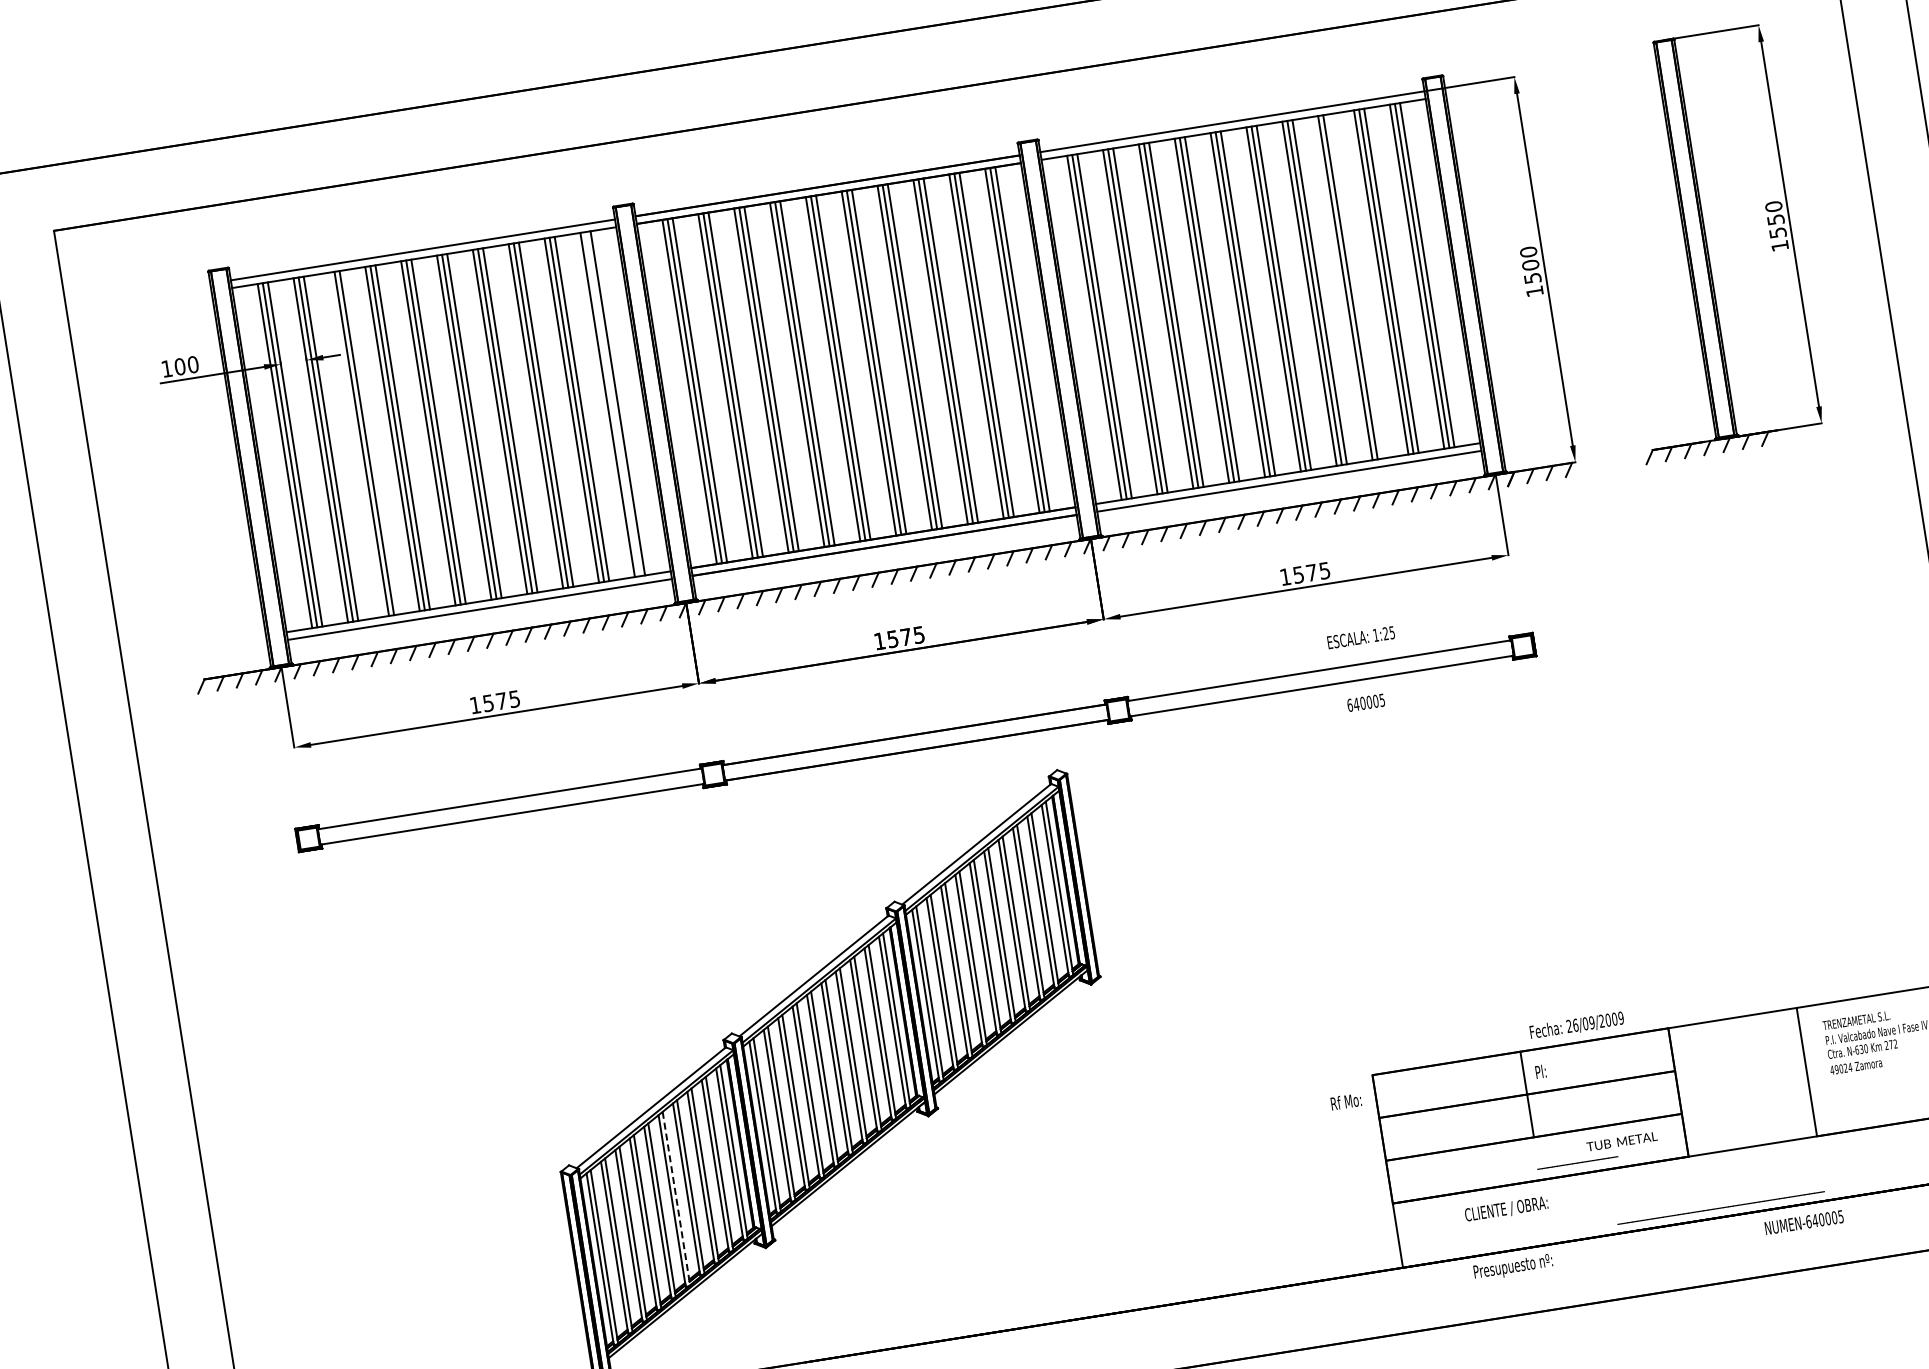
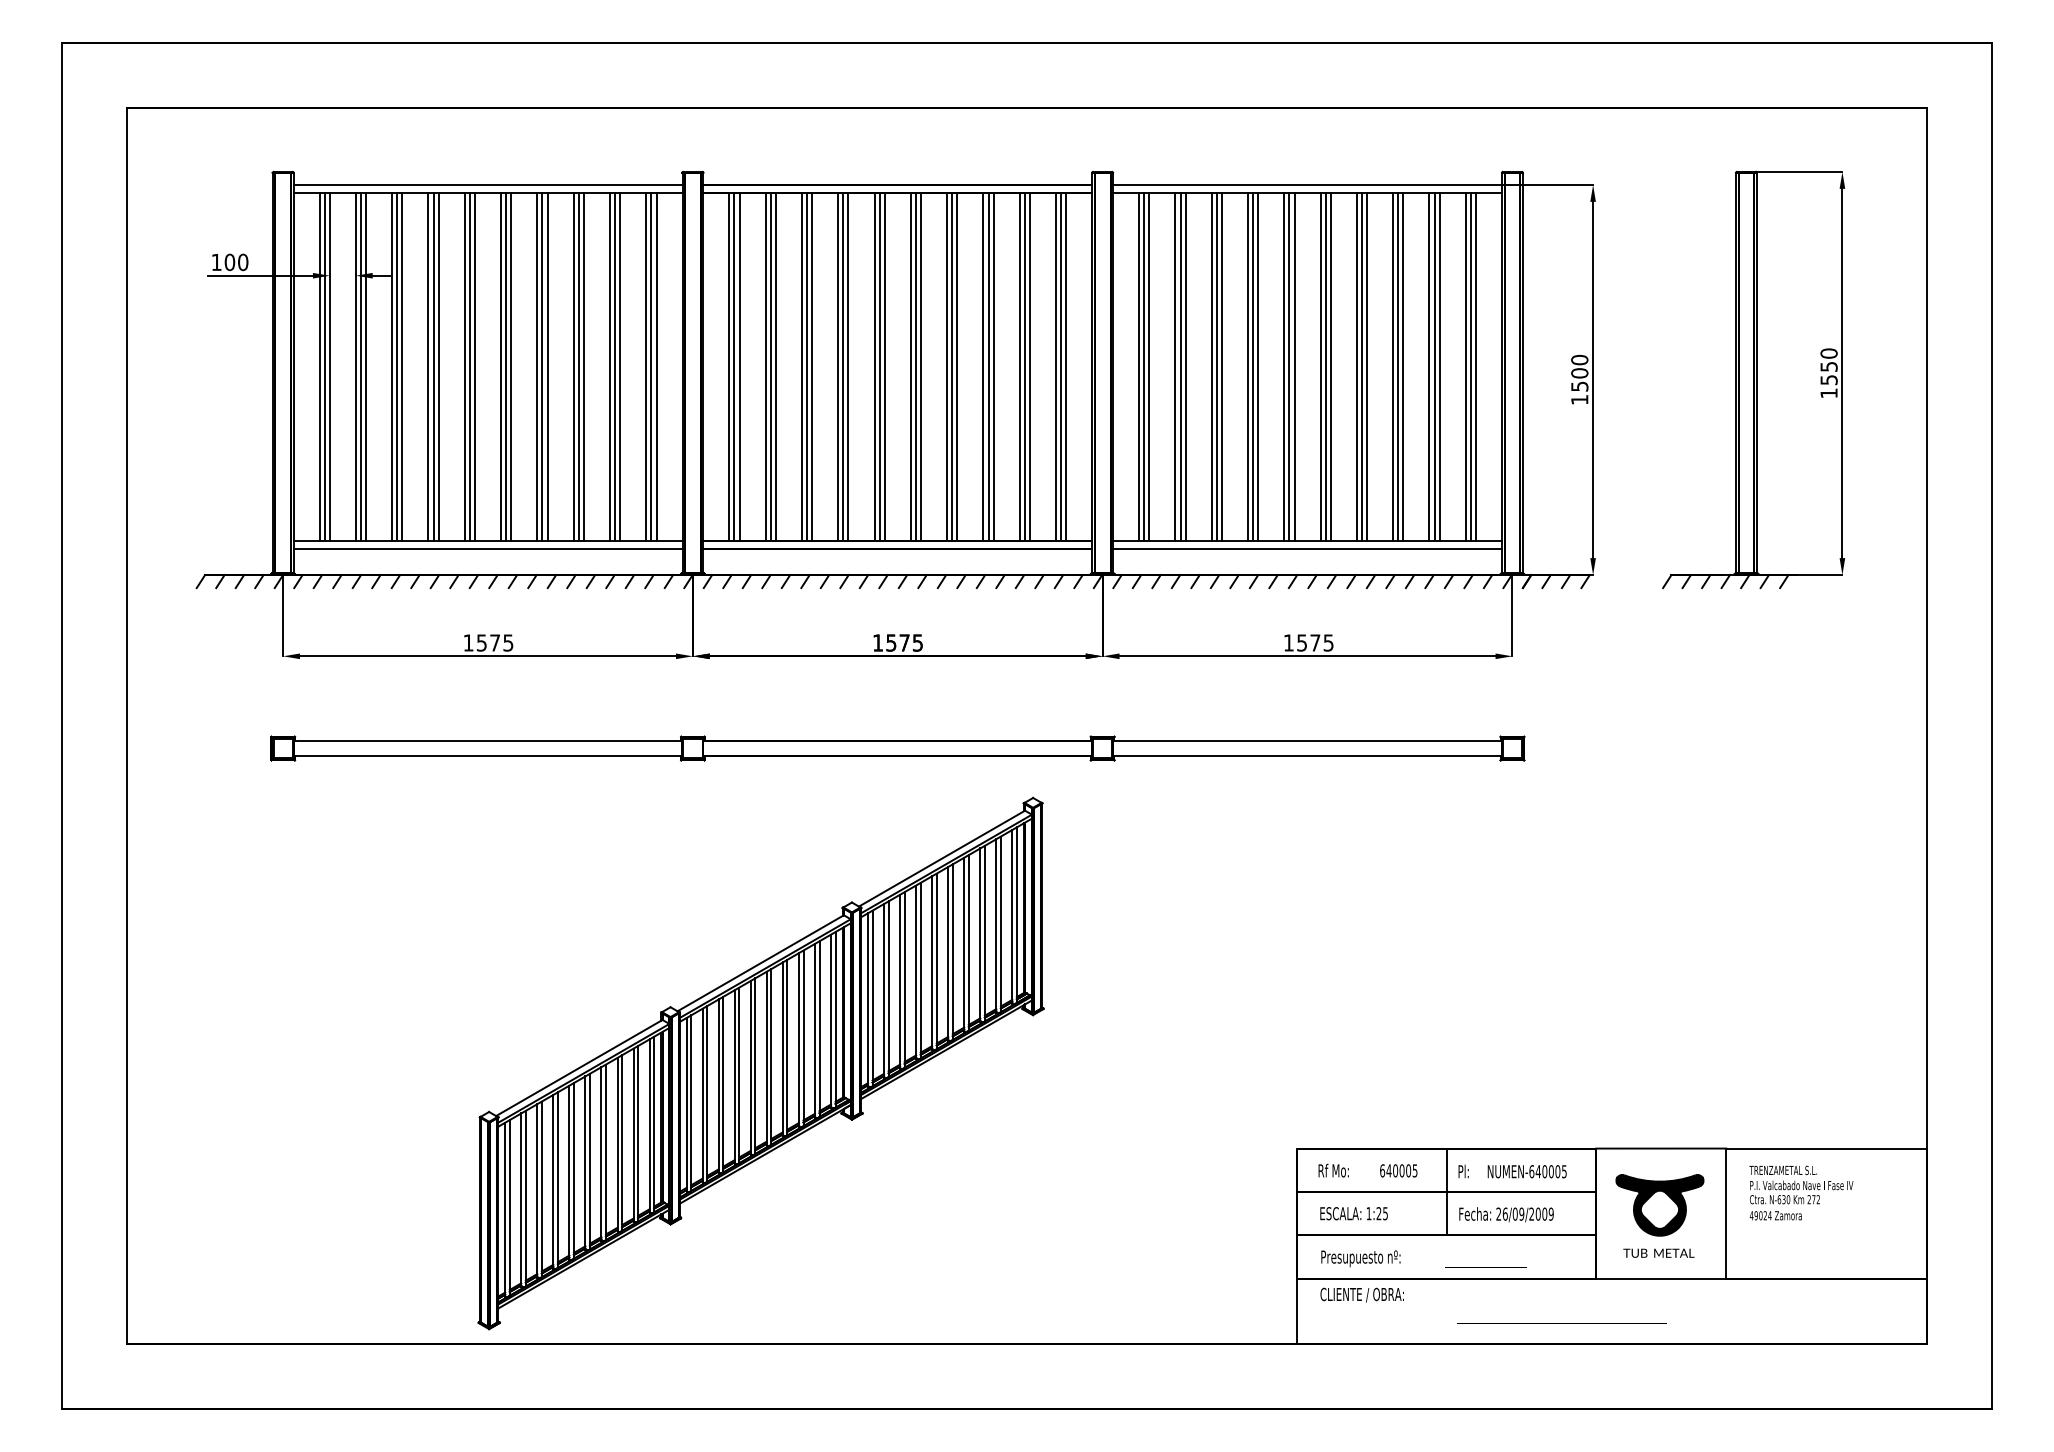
line: (1355, 286) -> (1403, 366), added
line: (612, 403) -> (651, 366), added
line: (356, 444) -> (392, 366), added
text: (1360, 637) -> (1353, 1213), moved
text: (1365, 702) -> (1398, 1170), moved
text: (1576, 1025) -> (1506, 1214), moved
part: (1739, 1074) -> (1659, 1205), added
text: (1345, 1101) -> (1333, 1170), moved
text: (1621, 1140) -> (1658, 1252), moved
line: (676, 1199) -> (589, 1162), dashed -> solid
text: (1505, 1208) -> (1361, 1294), moved
text: (1720, 1208) -> (1561, 1323), moved
text: (1803, 1222) -> (1526, 1171), moved
text: (1513, 1267) -> (1360, 1258), moved

